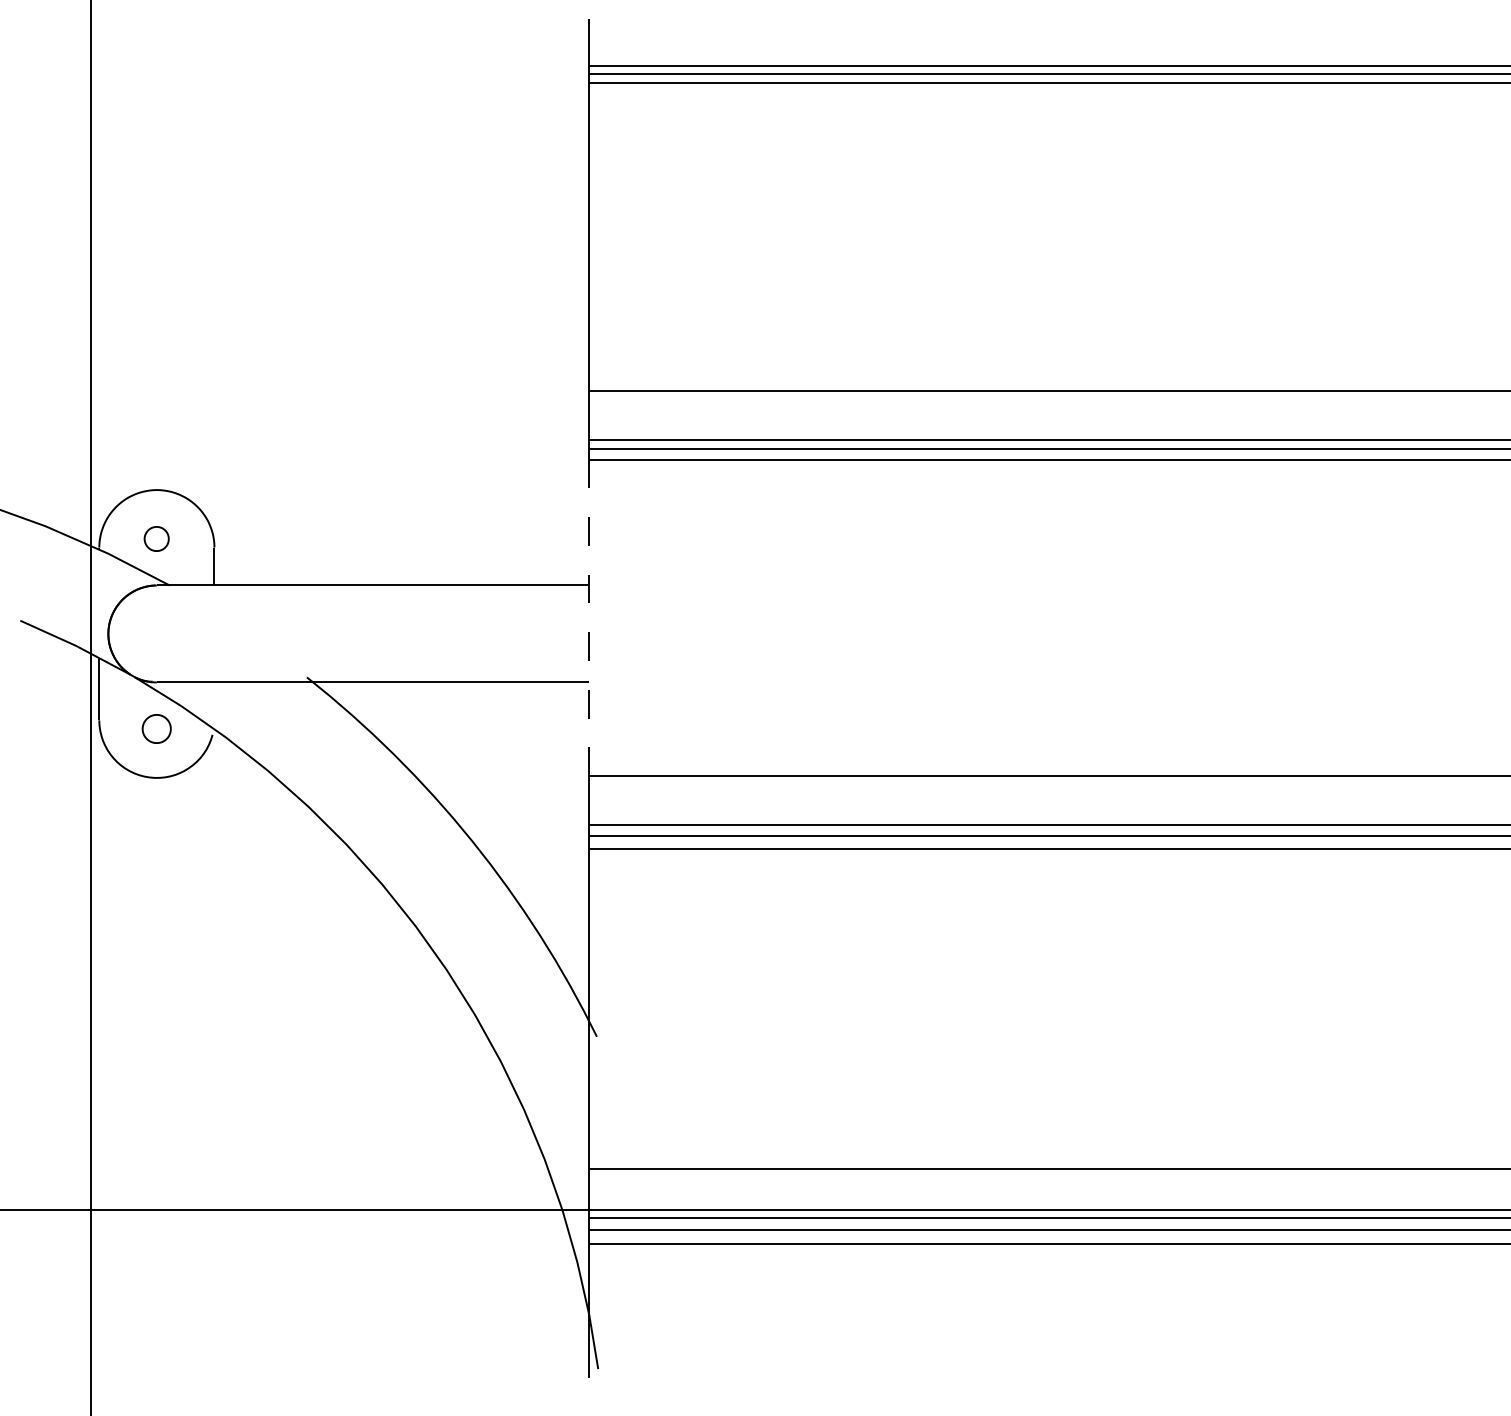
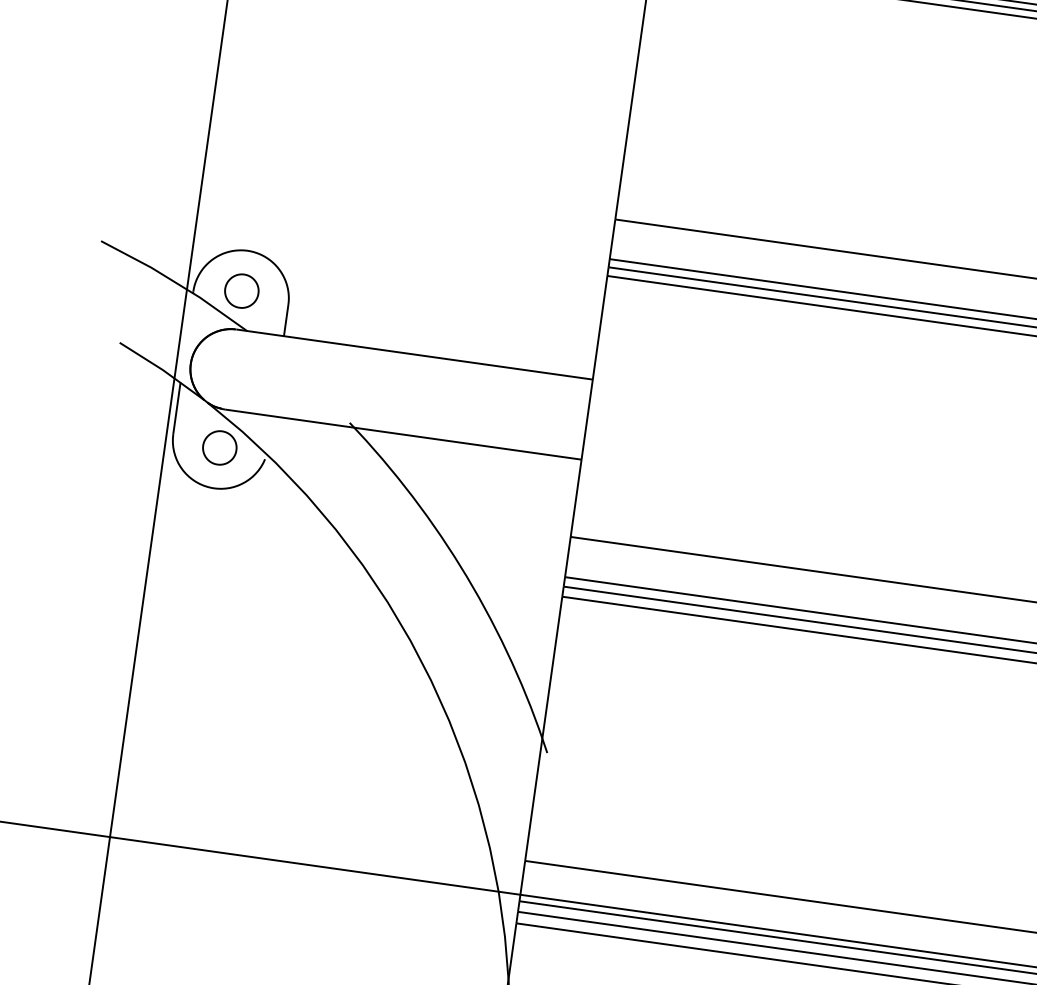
part: (156, 538) -> (241, 290), size x1.67
line: (588, 617) -> (588, 406), dashed -> solid
part: (156, 728) -> (219, 447), size x1.43

